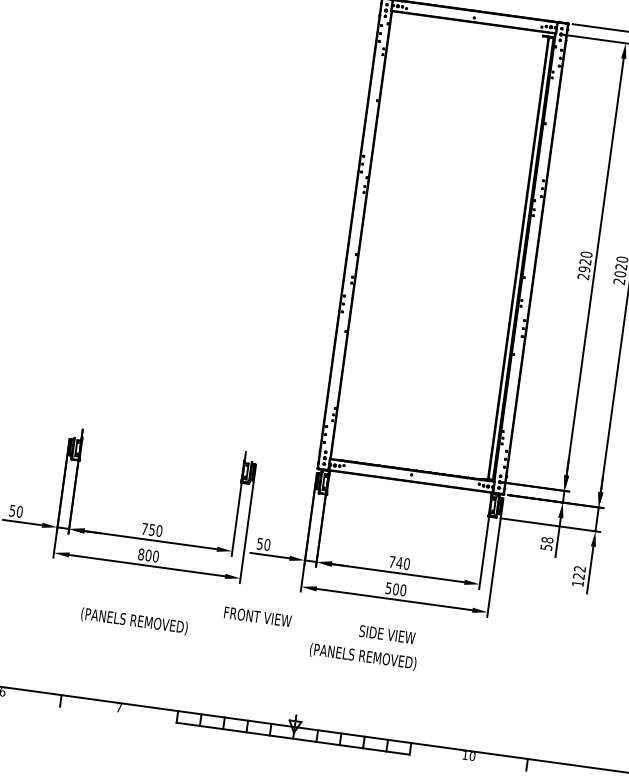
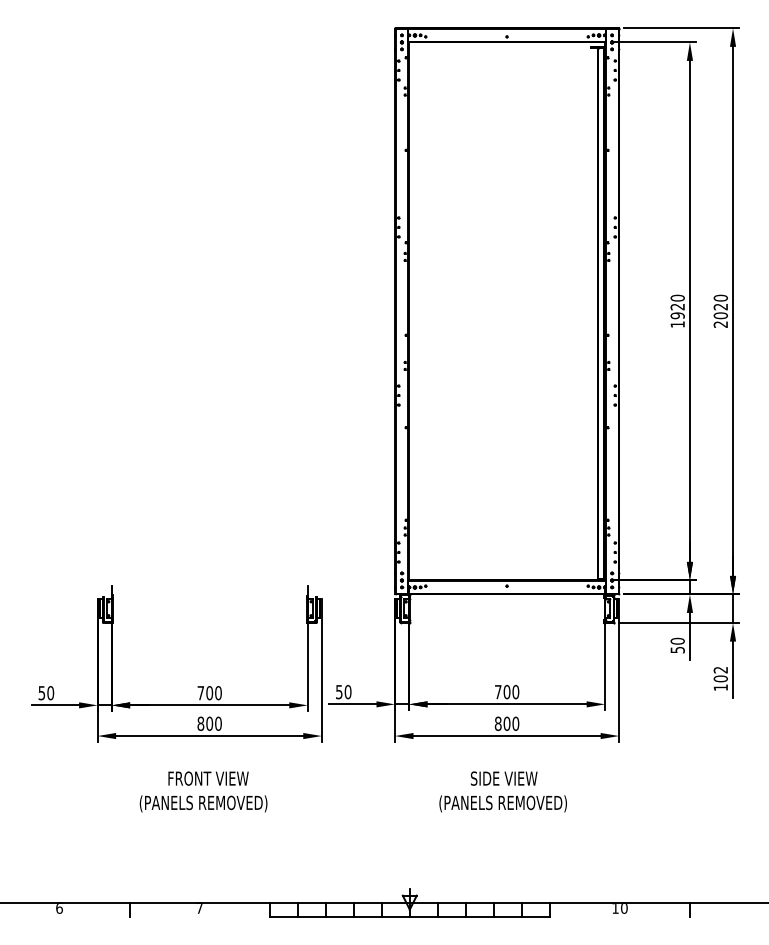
text: (583, 276) -> (677, 324), 2920 -> 1920
text: (151, 530) -> (209, 693), 750 -> 700
text: (547, 539) -> (677, 640), 58 -> 50
text: (399, 563) -> (506, 692), 740 -> 700
text: (578, 576) -> (720, 678), 122 -> 102
text: (388, 588) -> (497, 723), 500 -> 800
text: (257, 616) -> (208, 778), moved
text: (362, 656) -> (502, 803), moved

